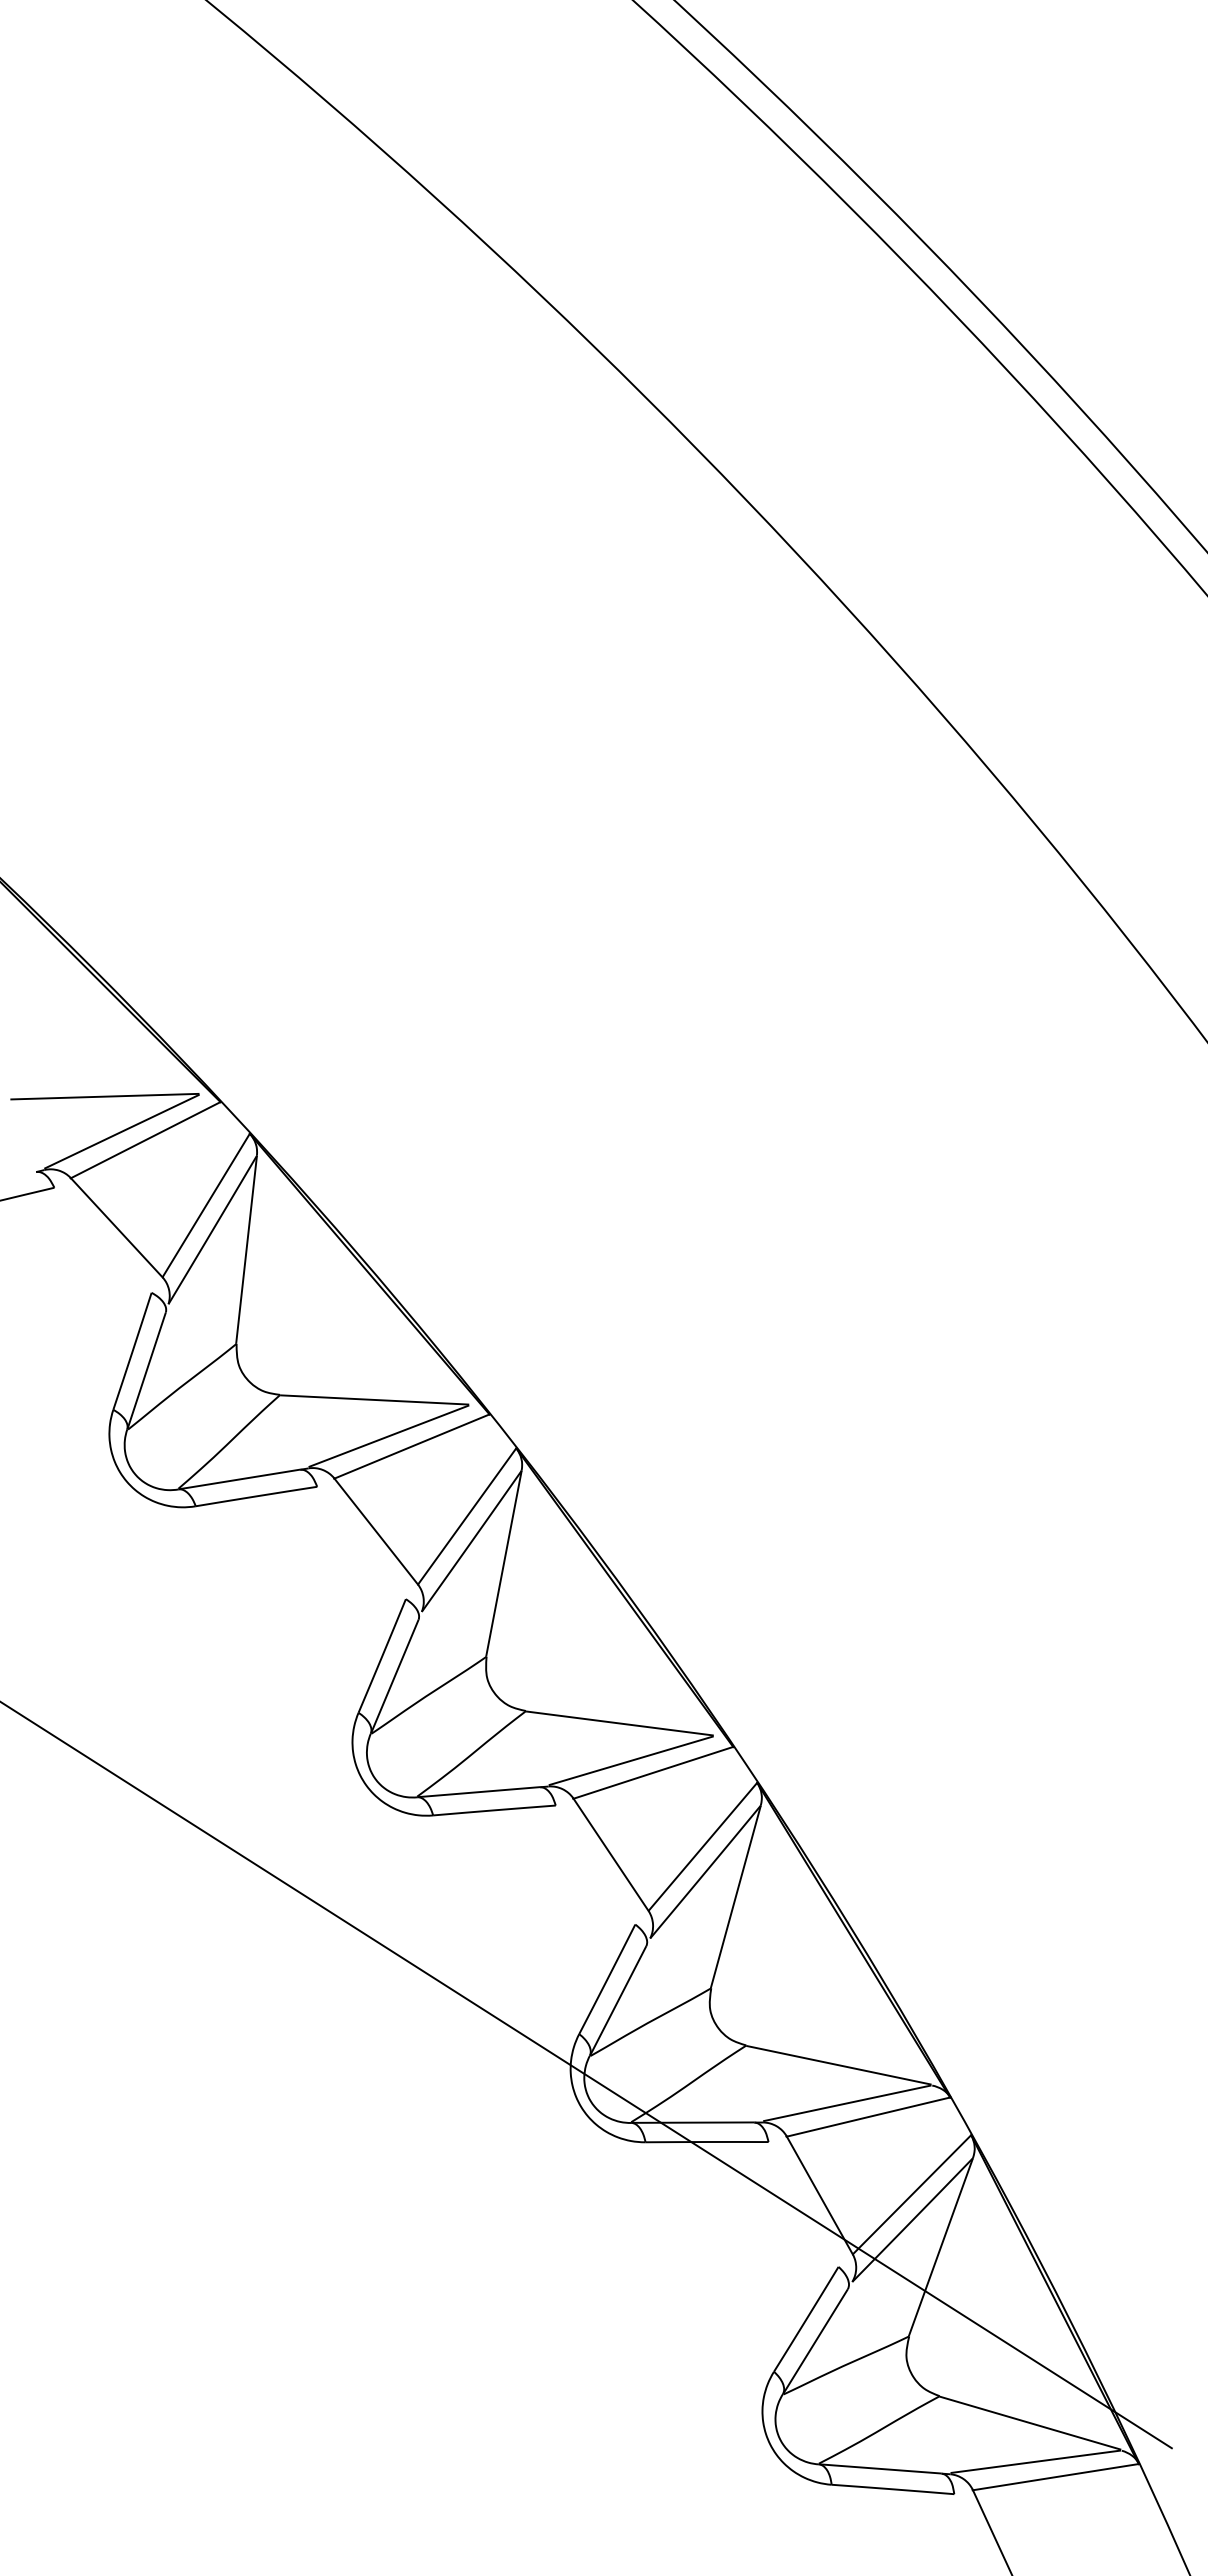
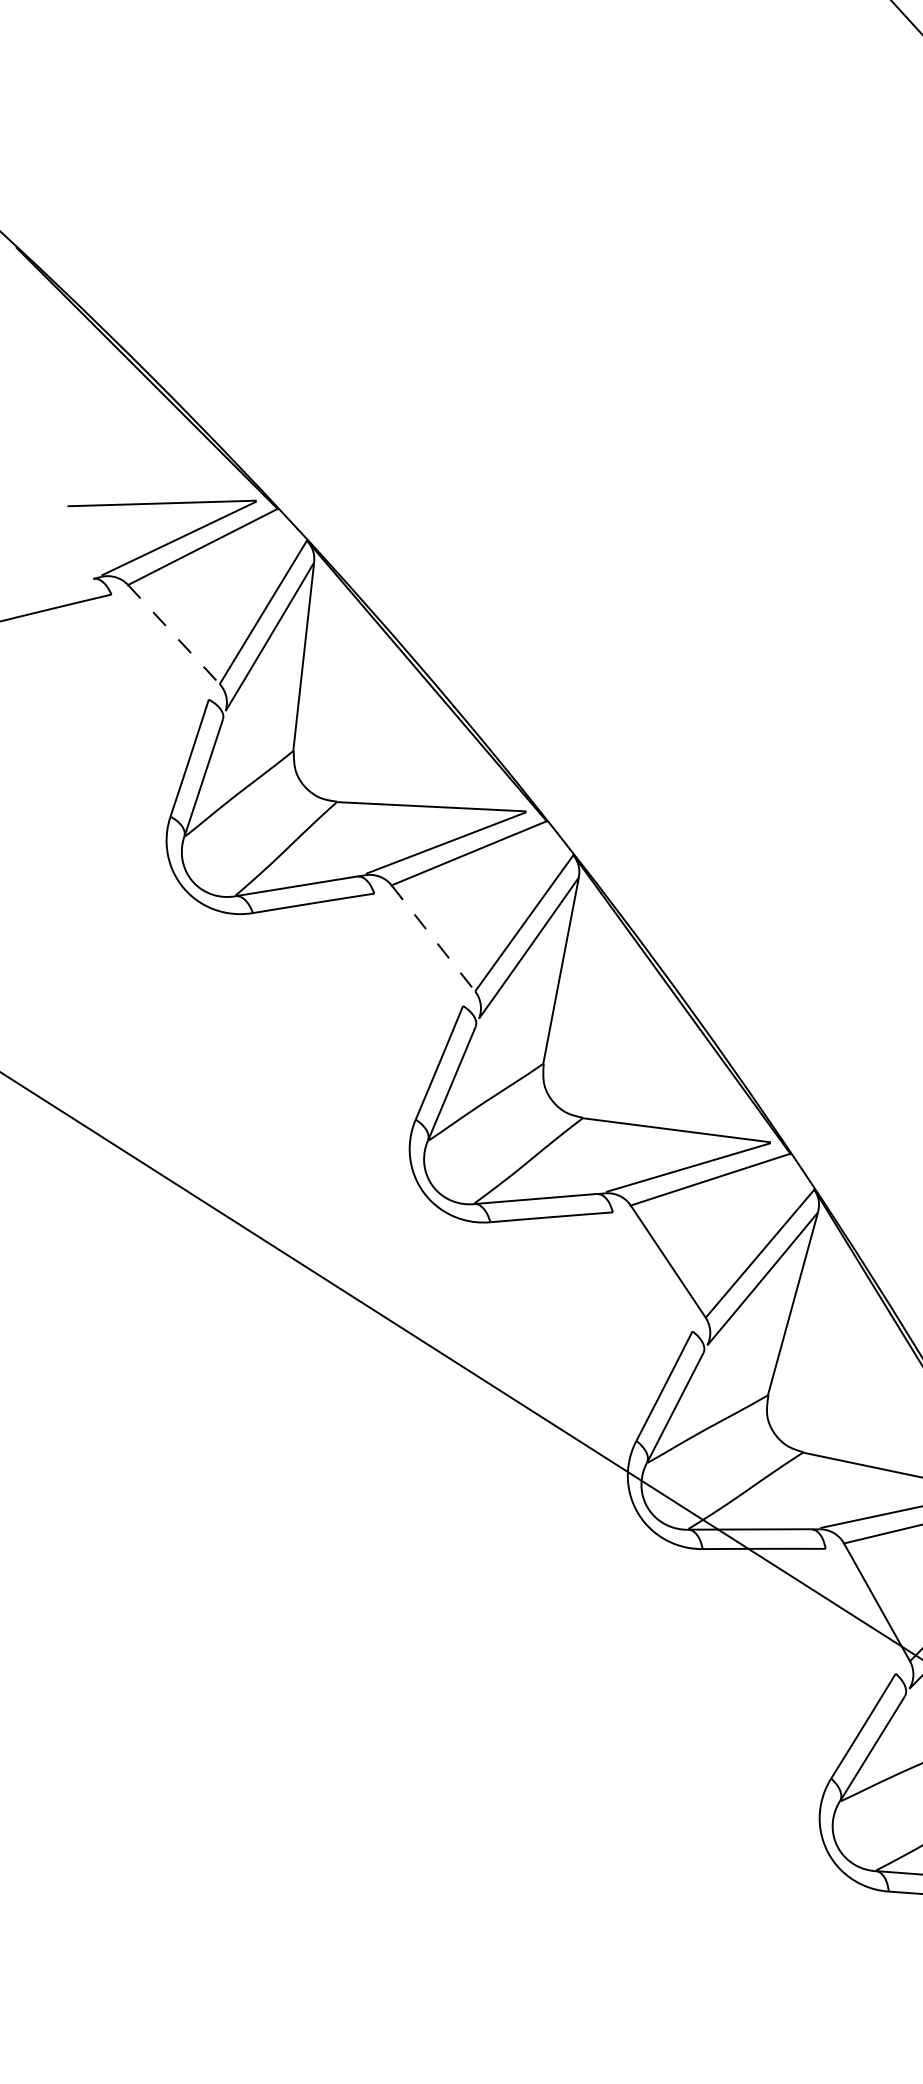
line: (116, 1227) -> (173, 634), solid -> dashed
line: (376, 1531) -> (433, 938), solid -> dashed

